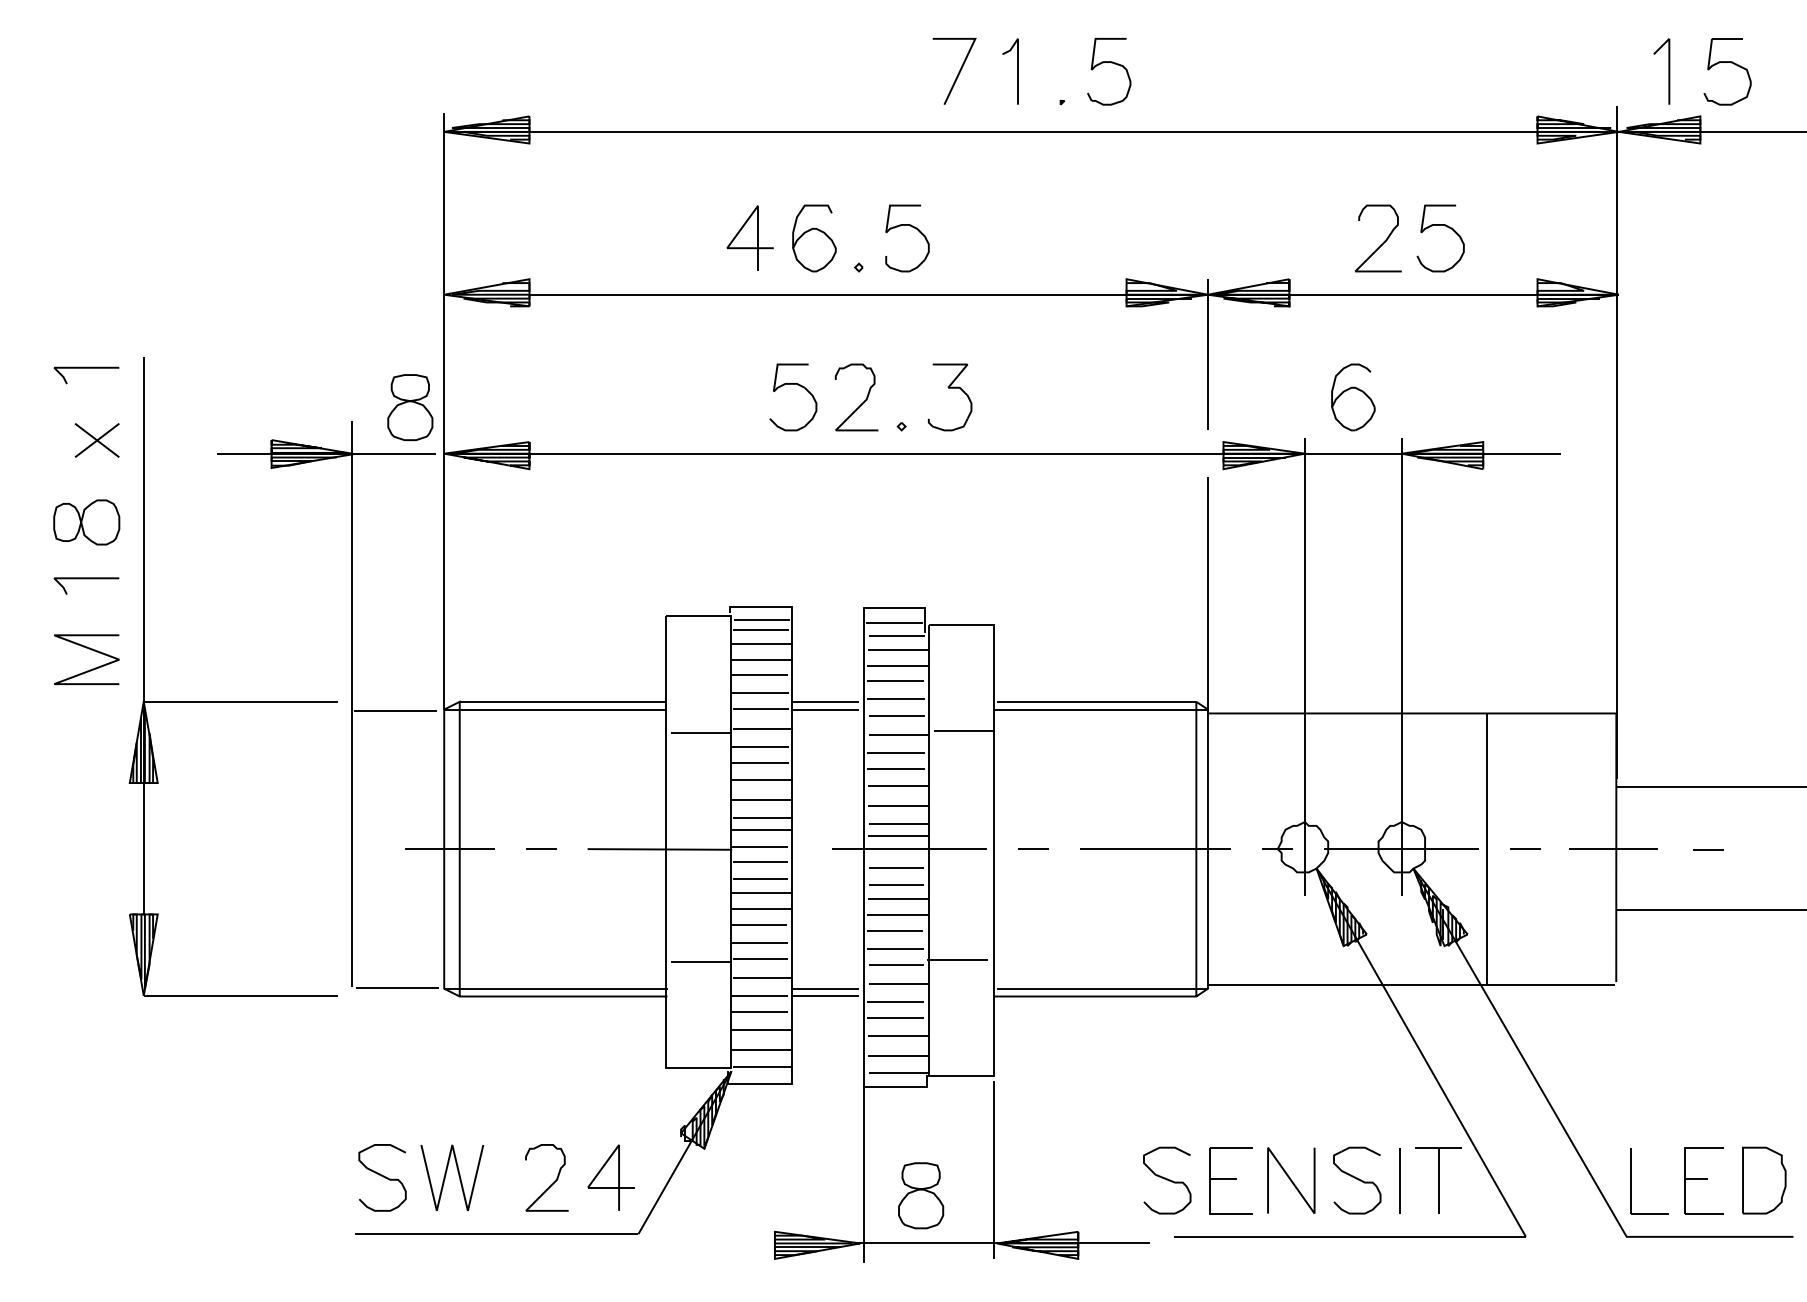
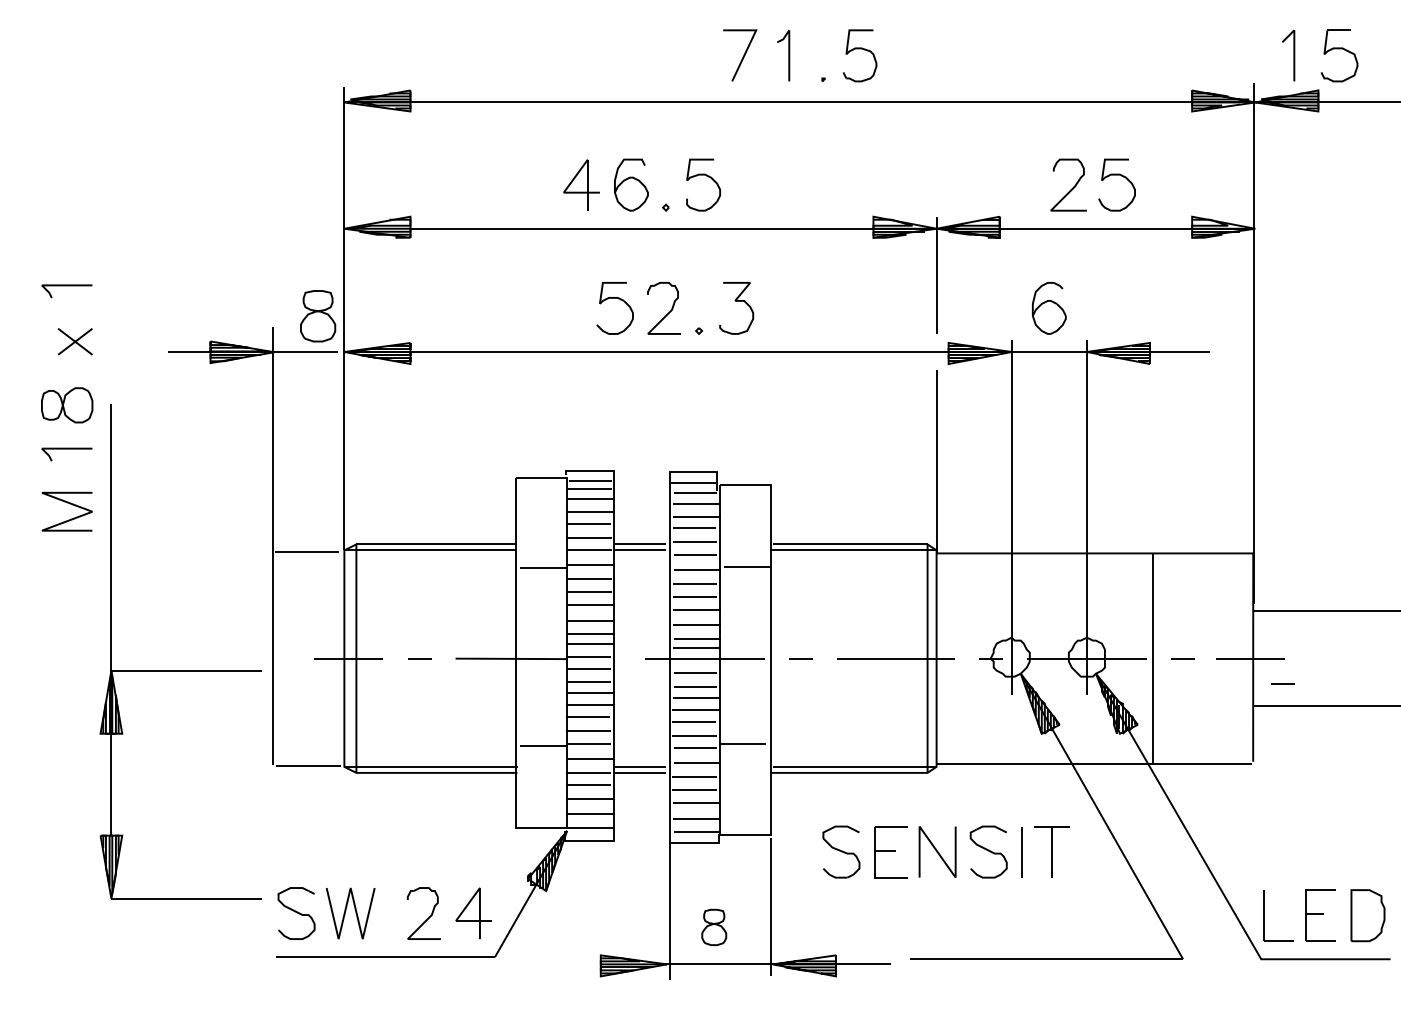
part: (232, 701) -> (180, 670), moved
line: (1708, 849) -> (1282, 683), moved
part: (1295, 1184) -> (940, 855), moved
part: (921, 1195) -> (714, 927), size x0.7

